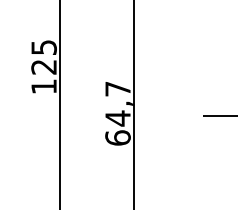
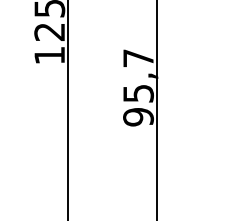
text: (117, 127) -> (137, 104), 64,7 -> 95,7

